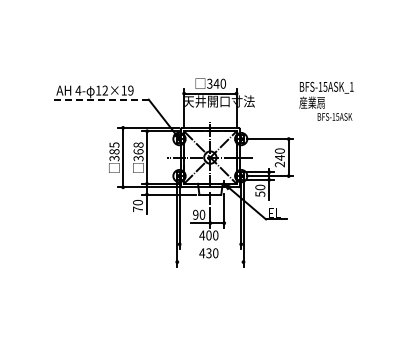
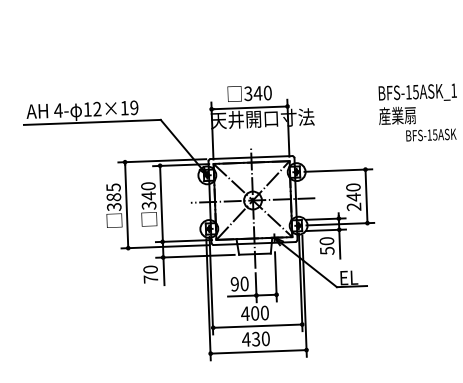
line: (101, 99) -> (92, 122), dashed -> solid
text: (138, 148) -> (148, 191), 368 -> 340
line: (210, 244) -> (257, 326), added
line: (210, 262) -> (258, 352), added

